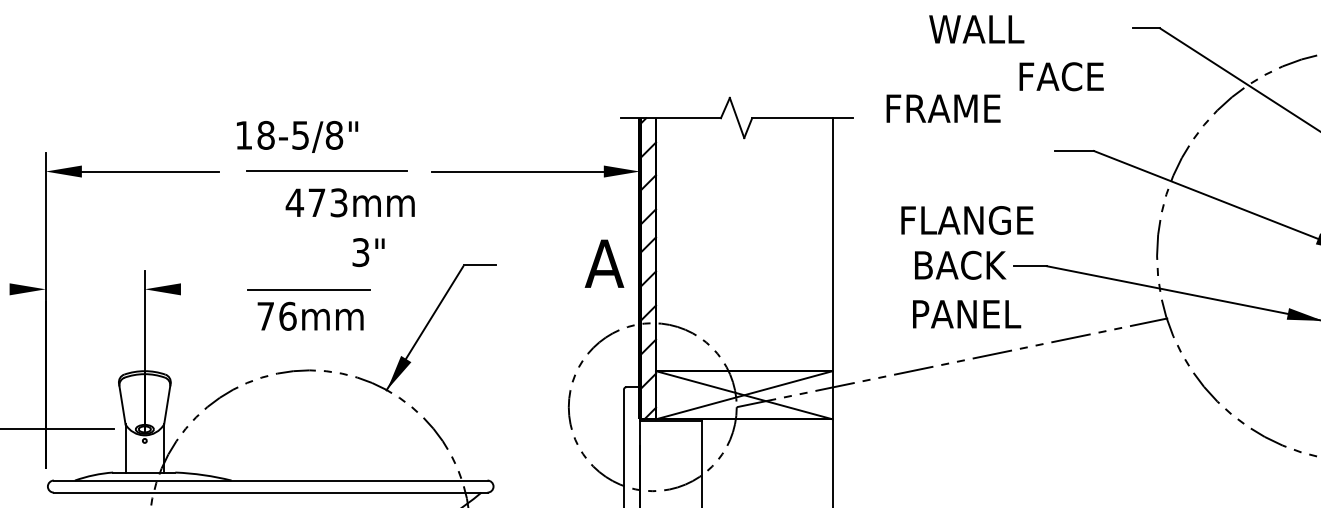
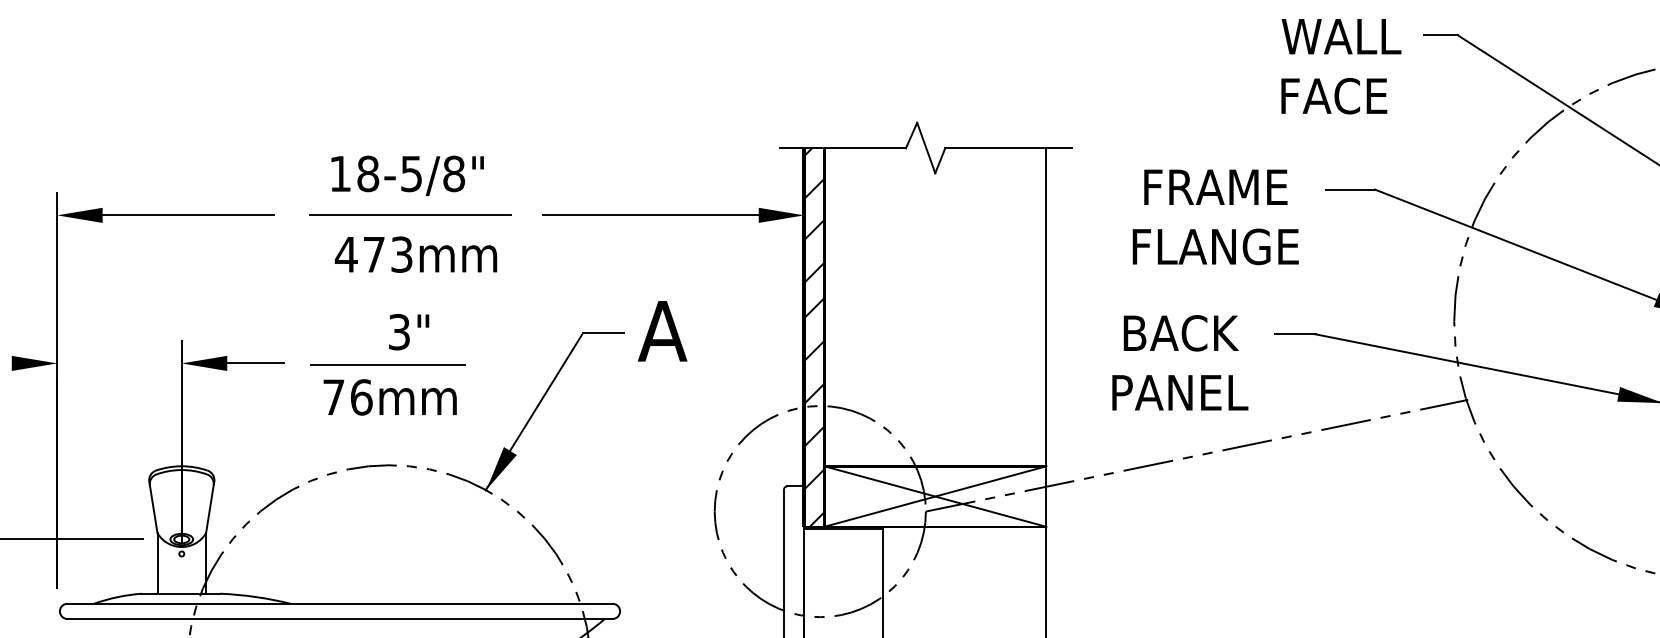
text: (976, 29) -> (1341, 36), moved
text: (943, 108) -> (1215, 186), moved
text: (297, 136) -> (407, 175), moved
text: (349, 202) -> (415, 254), moved
text: (967, 220) -> (1215, 246), moved
text: (368, 252) -> (409, 332), moved
text: (604, 263) -> (662, 331), moved
text: (960, 265) -> (1180, 333), moved
line: (203, 289) -> (255, 363), added
text: (967, 314) -> (1180, 392), moved

